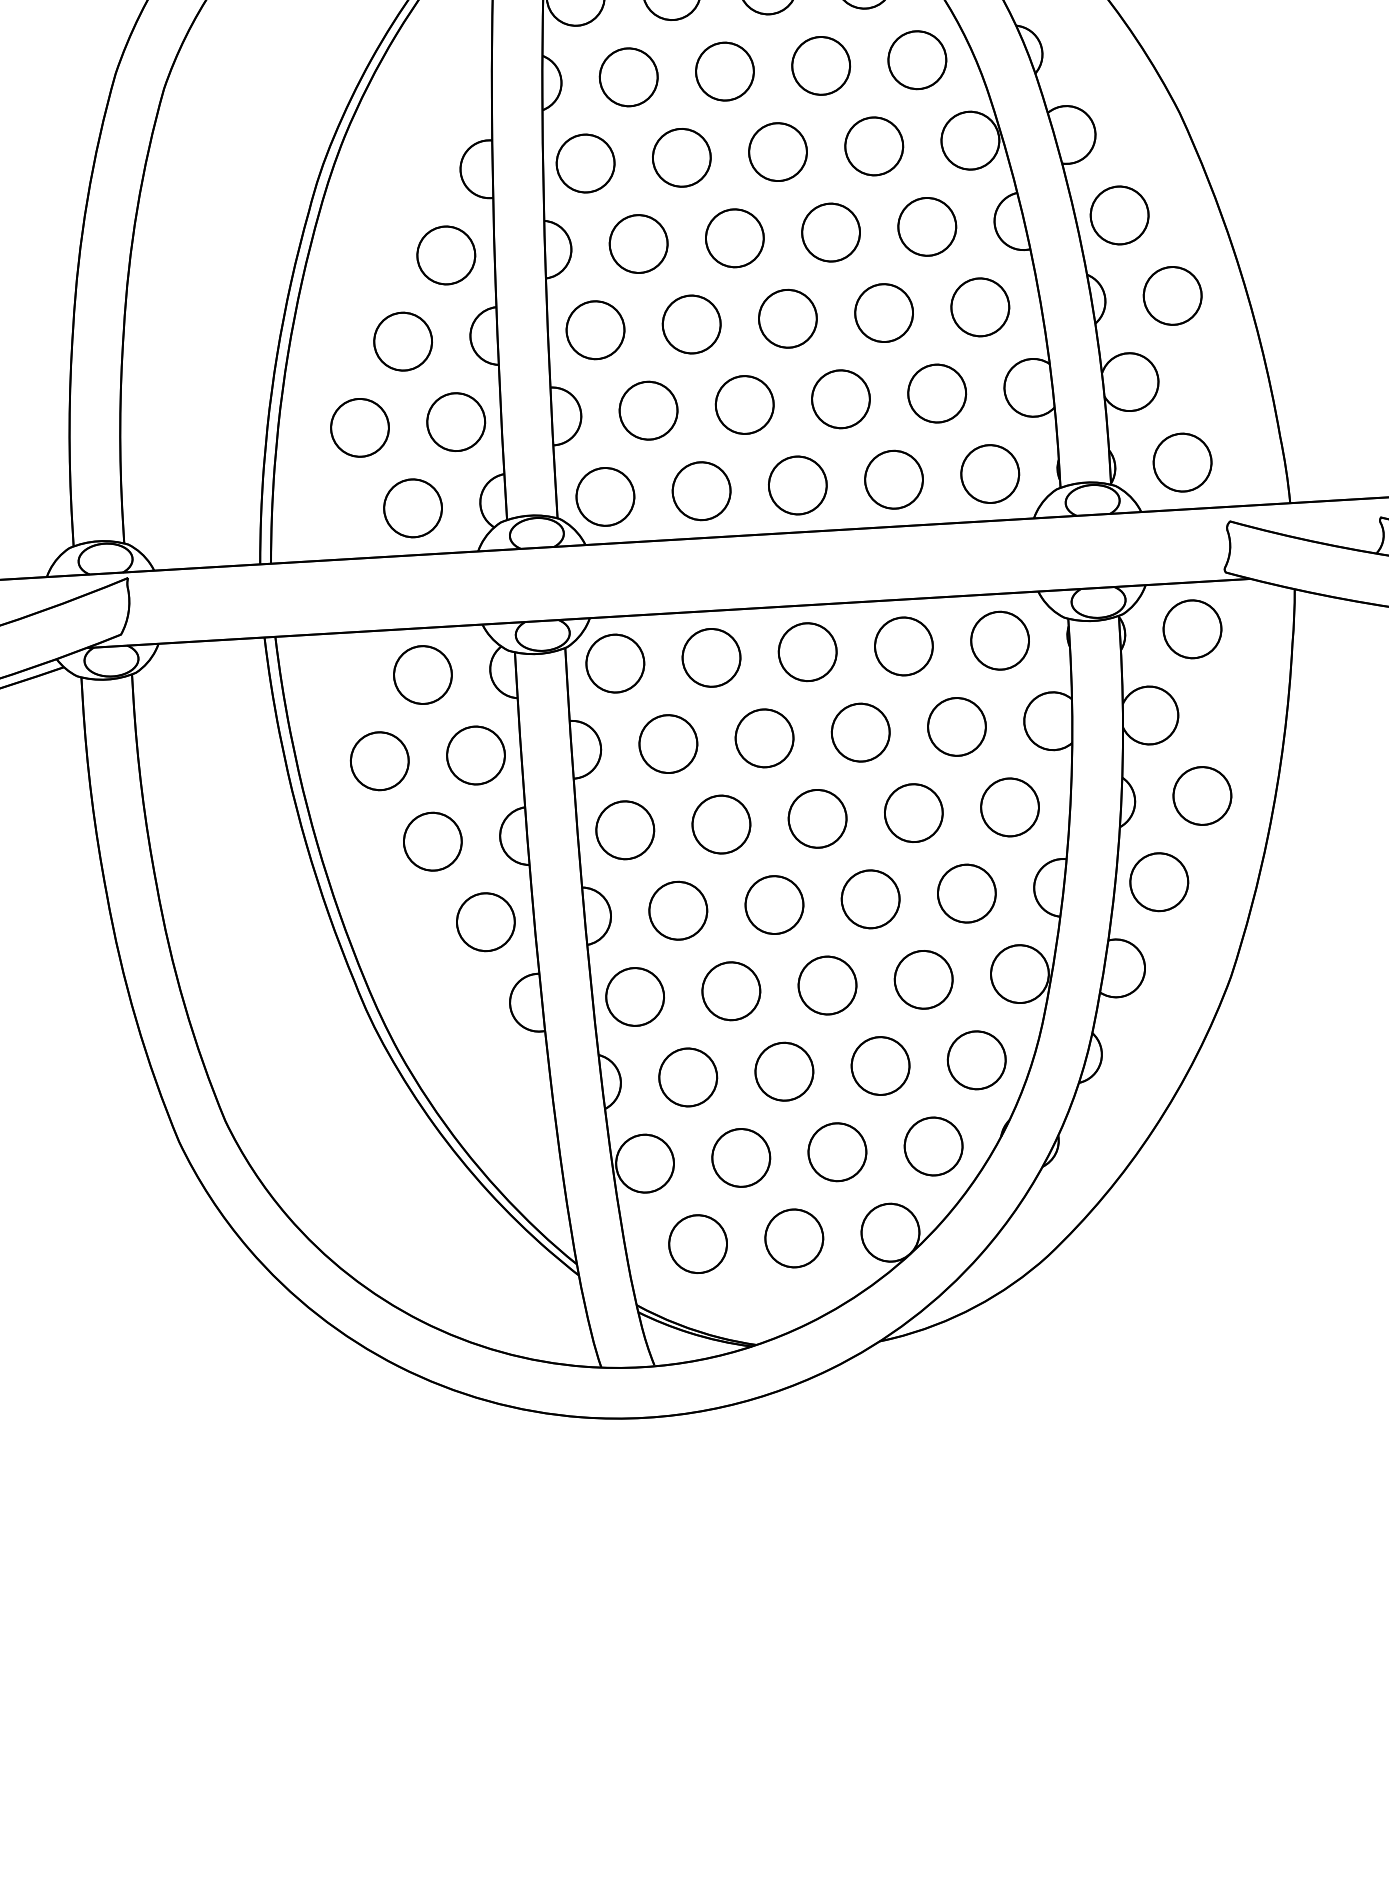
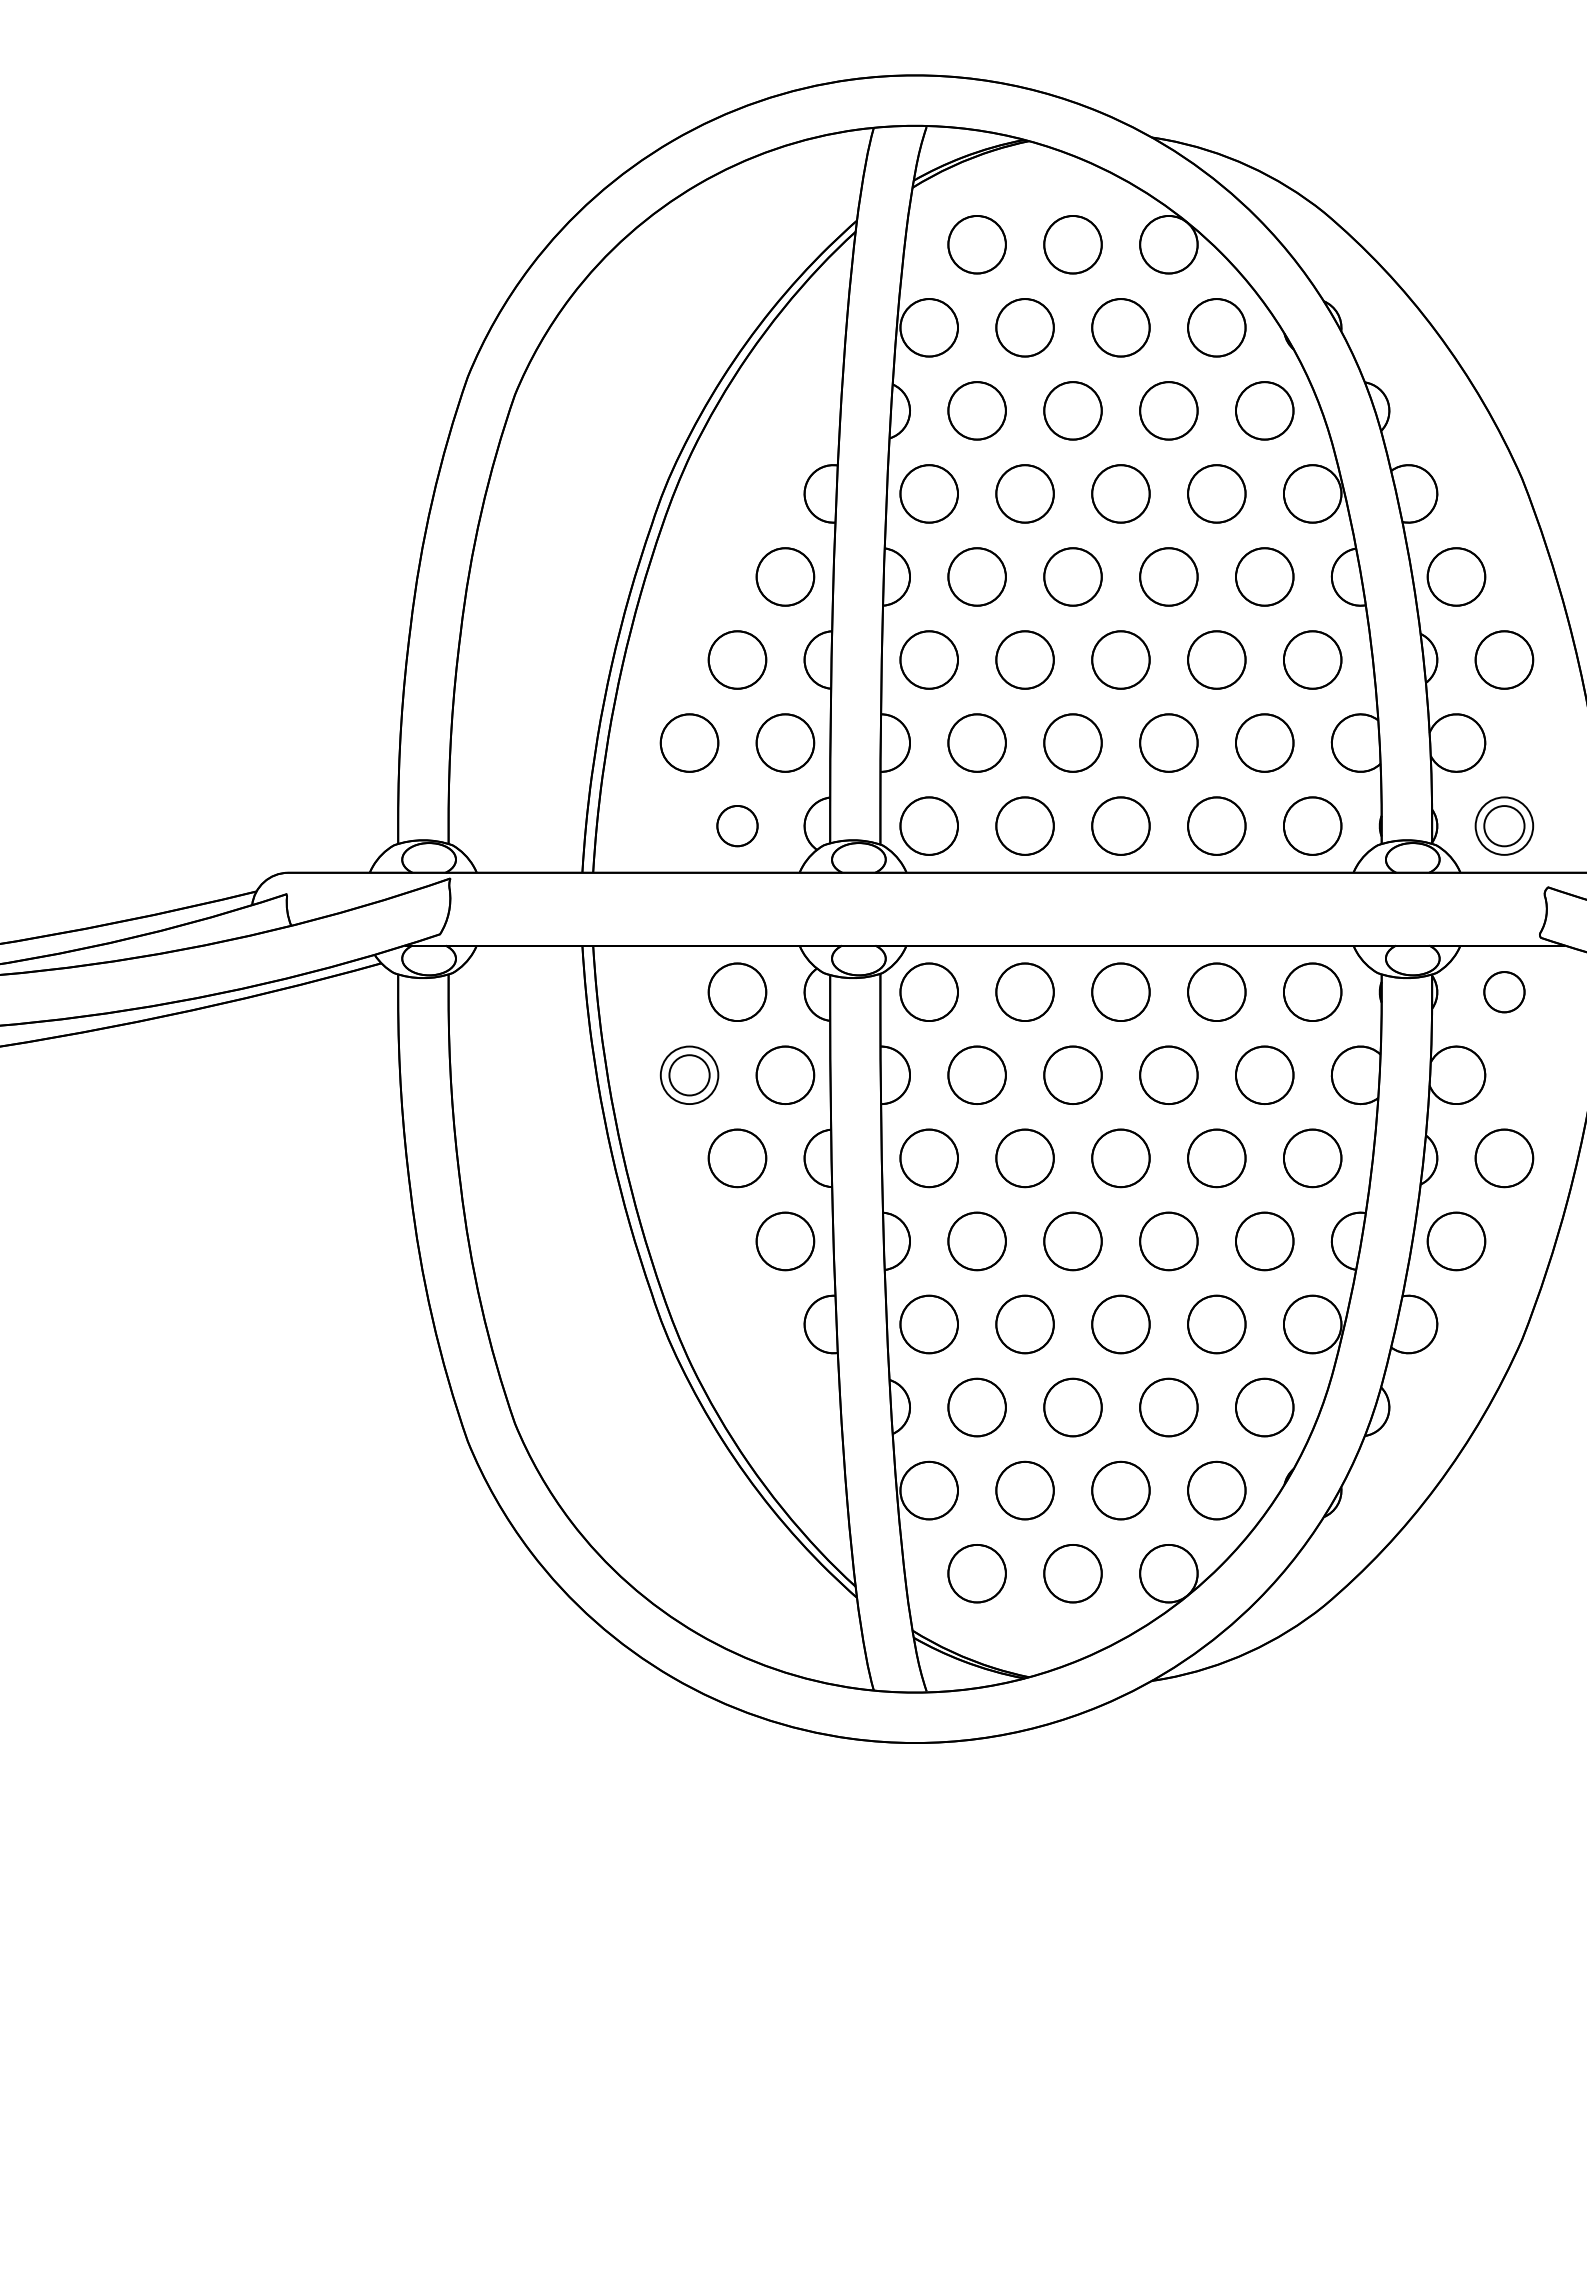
circle: (1182, 461) -> (1504, 825), size x0.7
part: (413, 507) -> (737, 825), size x0.7
part: (1192, 628) -> (1504, 991), size x0.7
circle: (379, 761) -> (689, 1075), size x0.7

